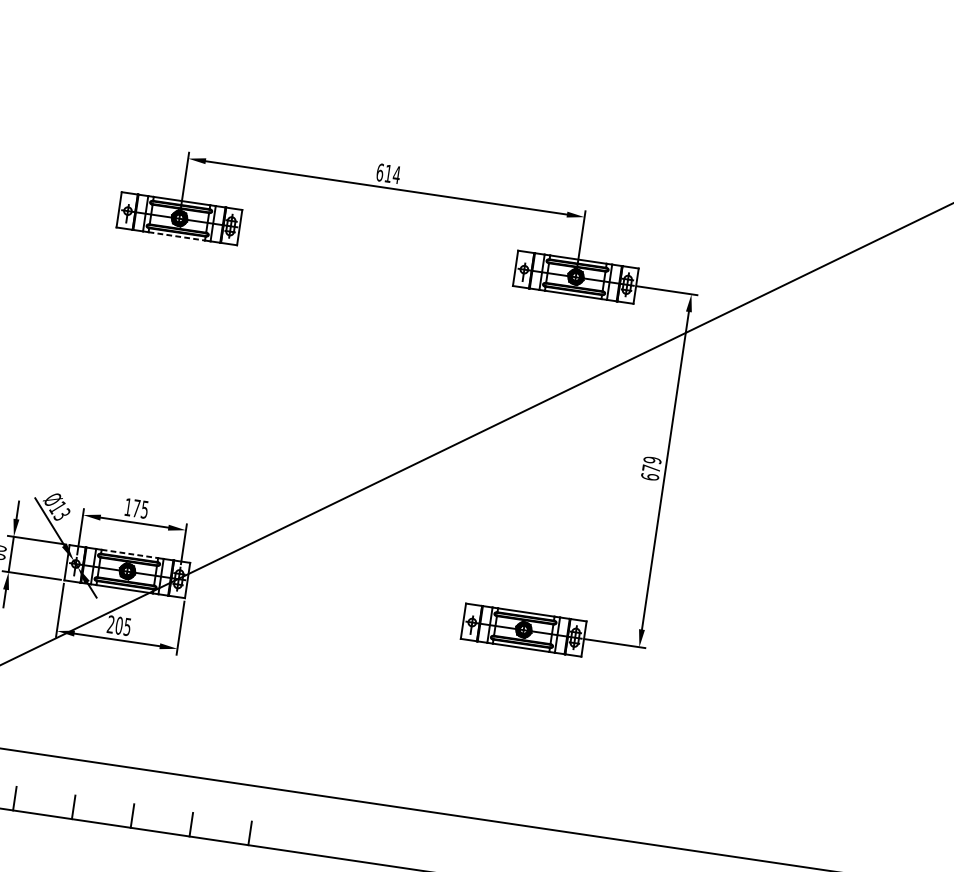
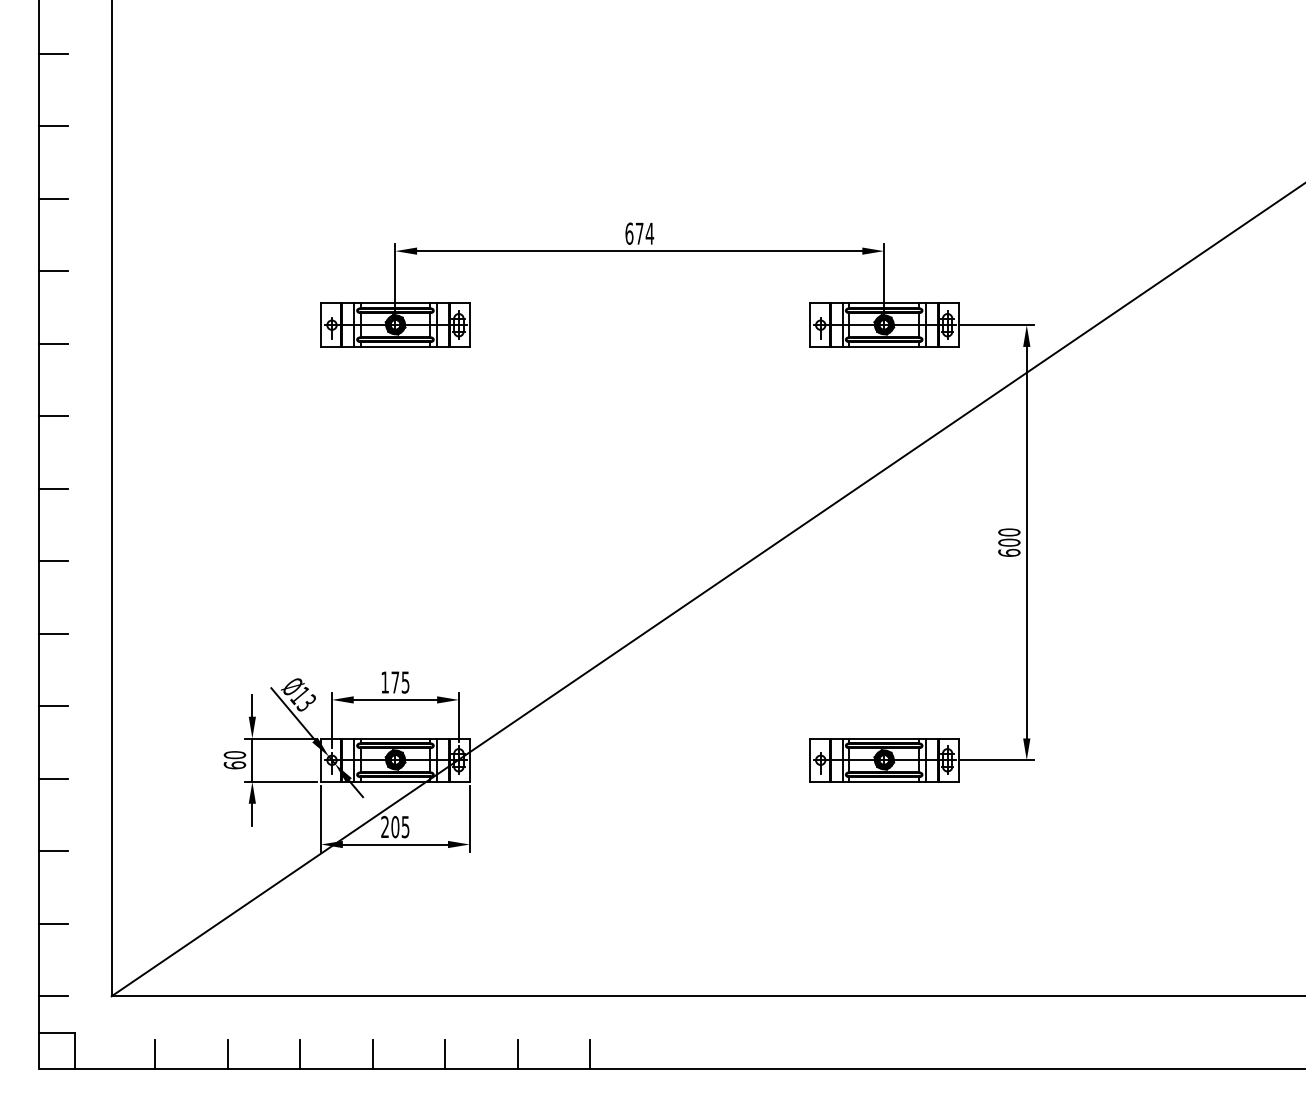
text: (388, 173) -> (639, 233), 614 -> 674
line: (176, 235) -> (395, 346), dashed -> solid
text: (652, 464) -> (1009, 537), 679 -> 600
line: (129, 553) -> (395, 738), dashed -> solid

